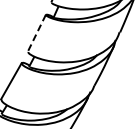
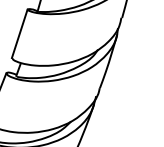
line: (36, 33) -> (19, 34), dashed -> solid

